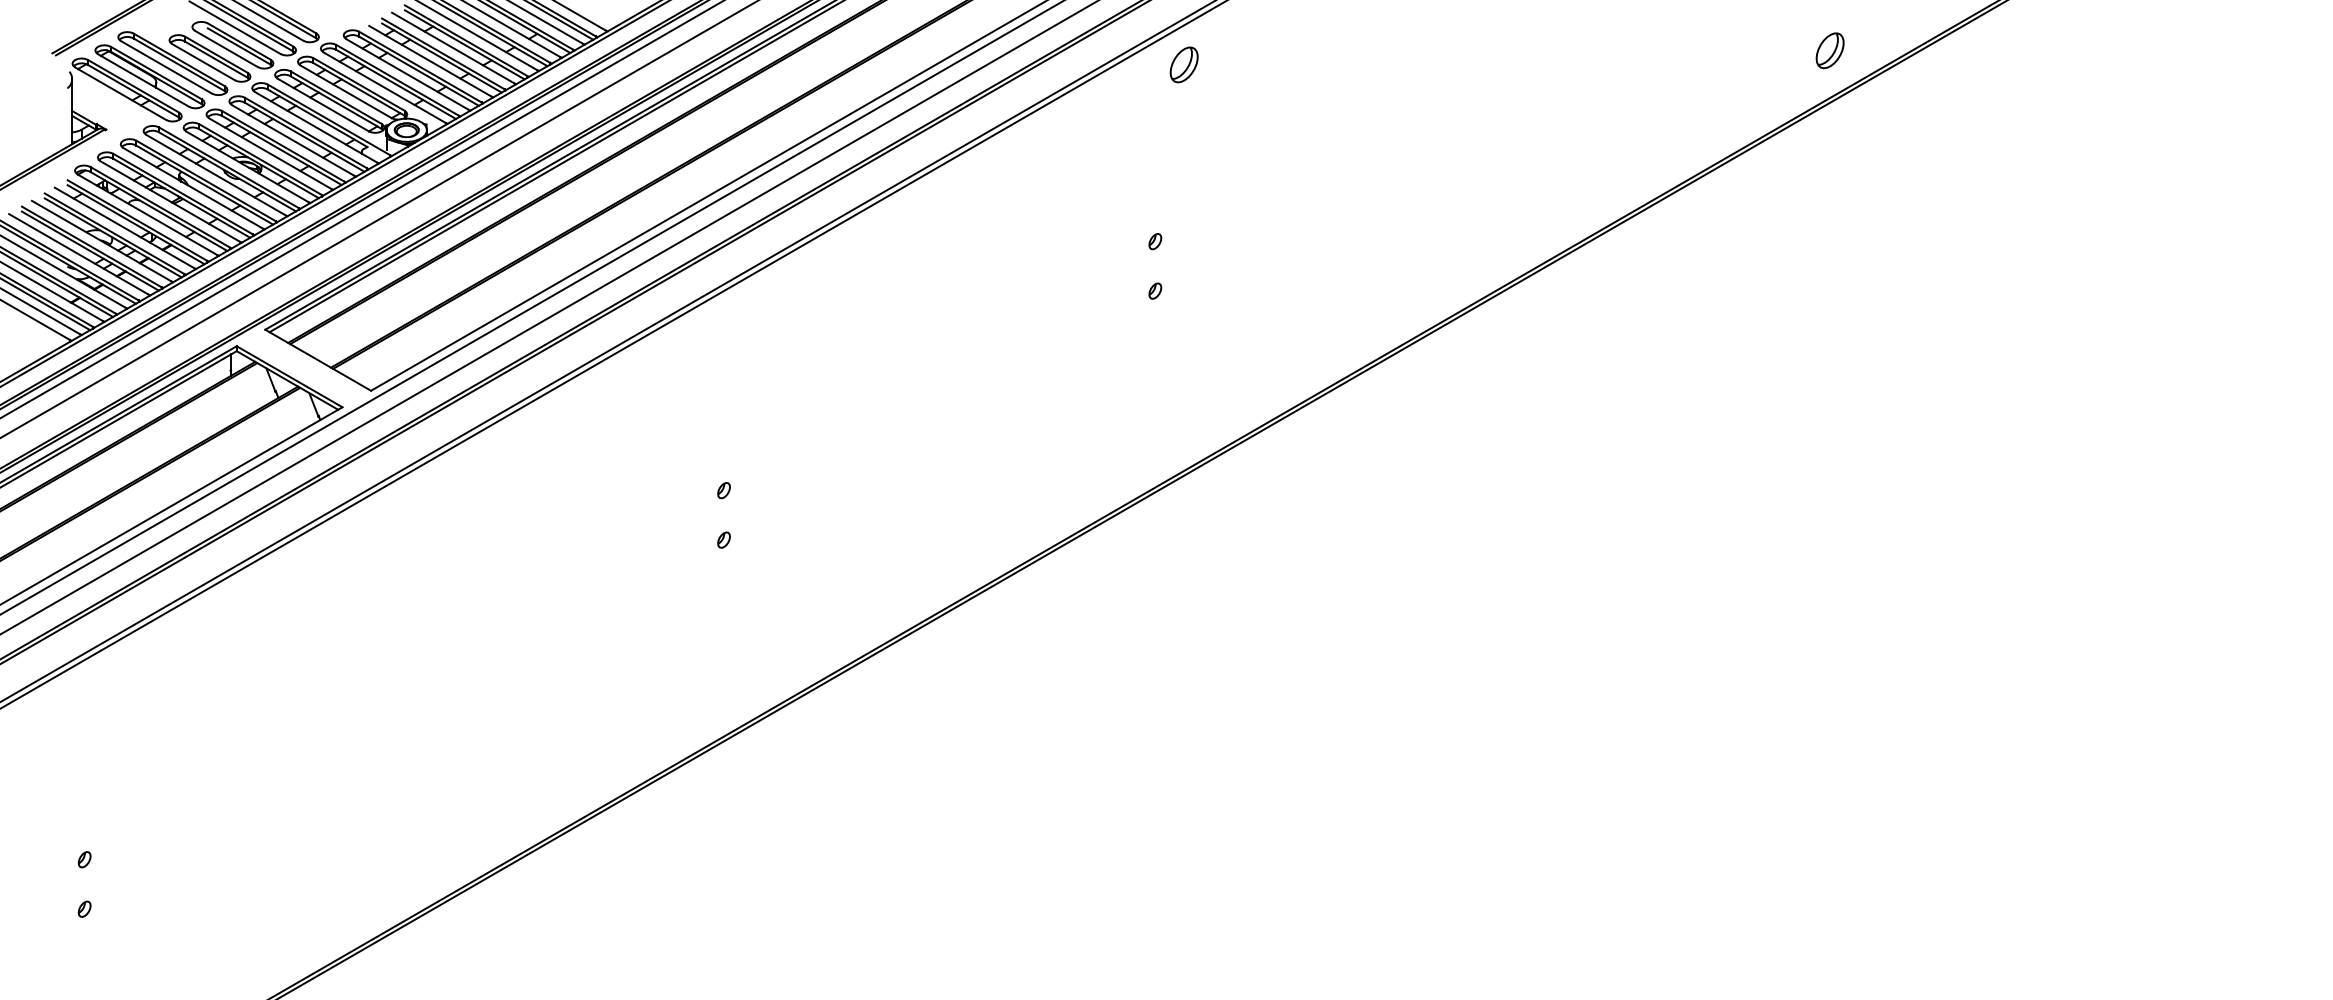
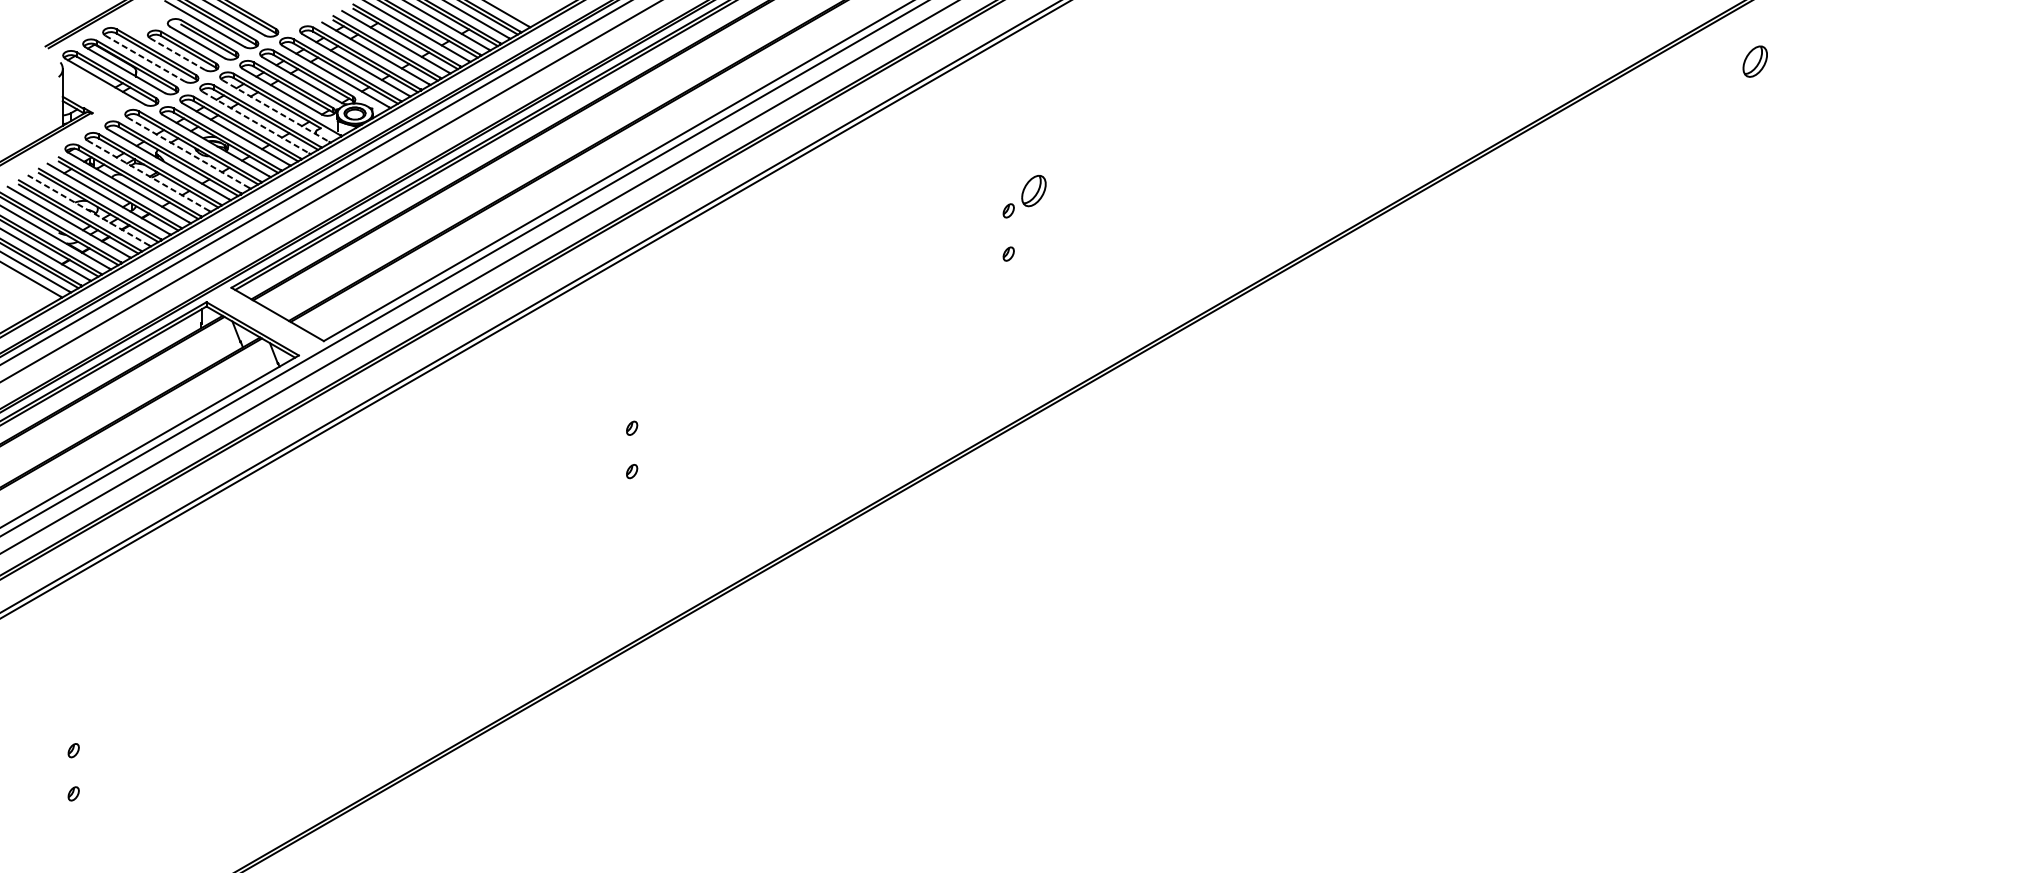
part: (1829, 50) -> (1754, 61), moved
line: (204, 62) -> (178, 54), solid -> dashed
part: (1183, 64) -> (1033, 190), moved
line: (166, 67) -> (145, 58), solid -> dashed
line: (316, 127) -> (276, 111), solid -> dashed
line: (293, 140) -> (256, 122), solid -> dashed
line: (216, 175) -> (188, 153), solid -> dashed
line: (170, 201) -> (148, 175), solid -> dashed
line: (101, 241) -> (88, 210), solid -> dashed

